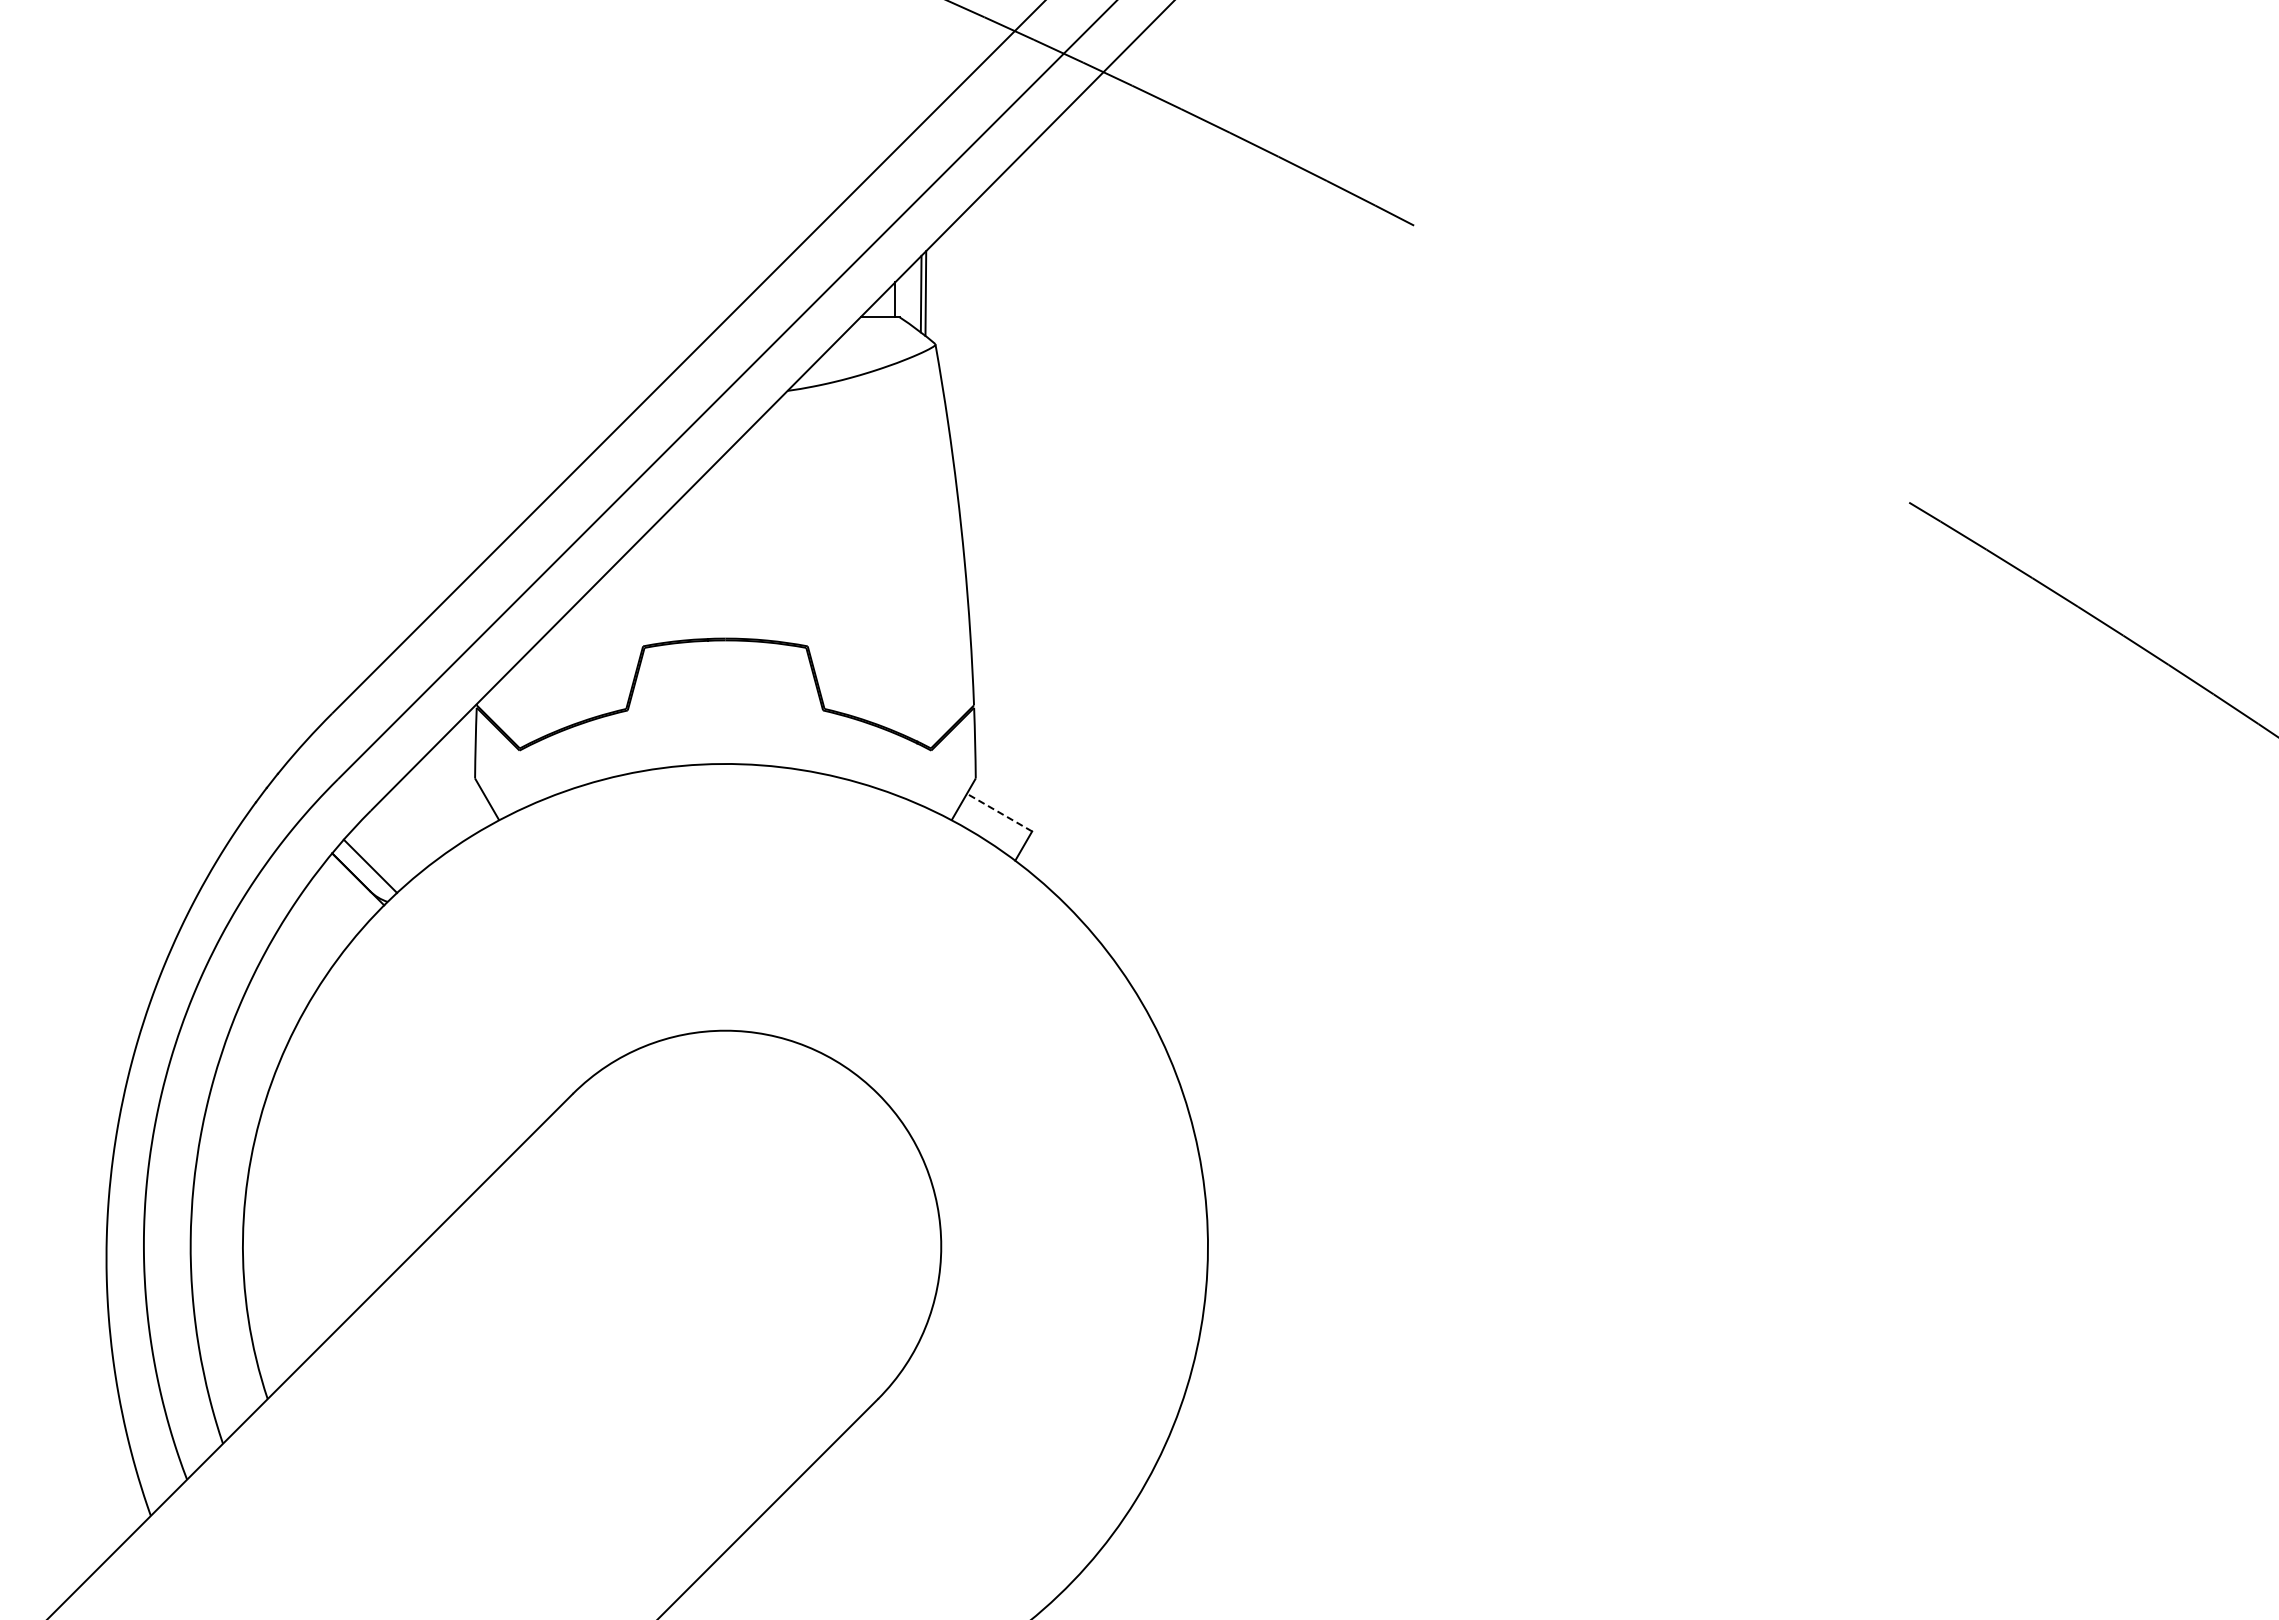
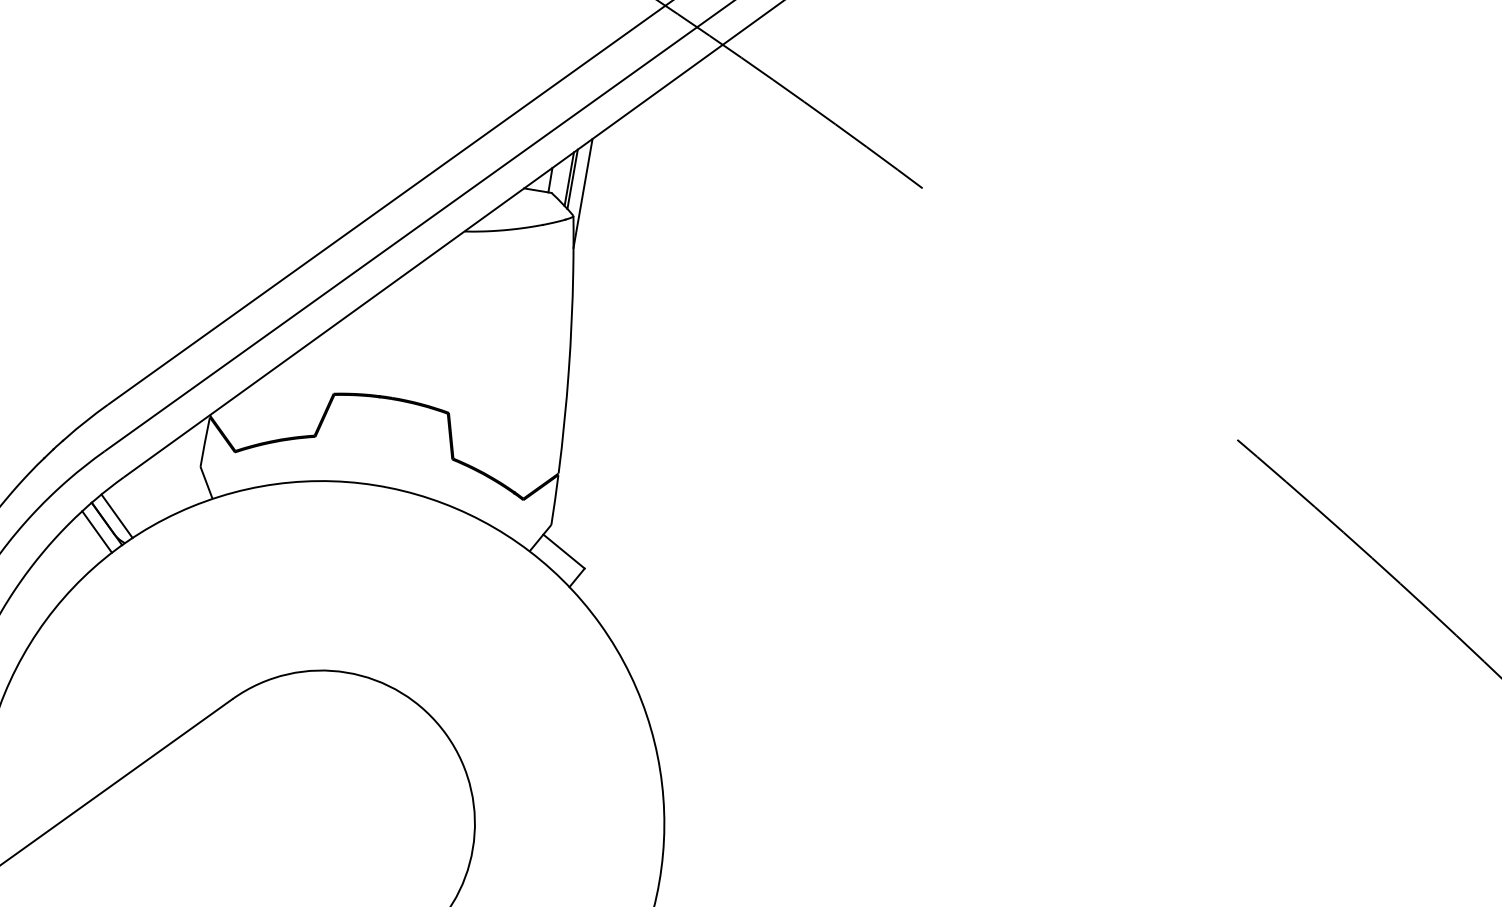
line: (943, 310) -> (583, 193), added
line: (999, 812) -> (564, 551), dashed -> solid
line: (345, 892) -> (96, 531), added

